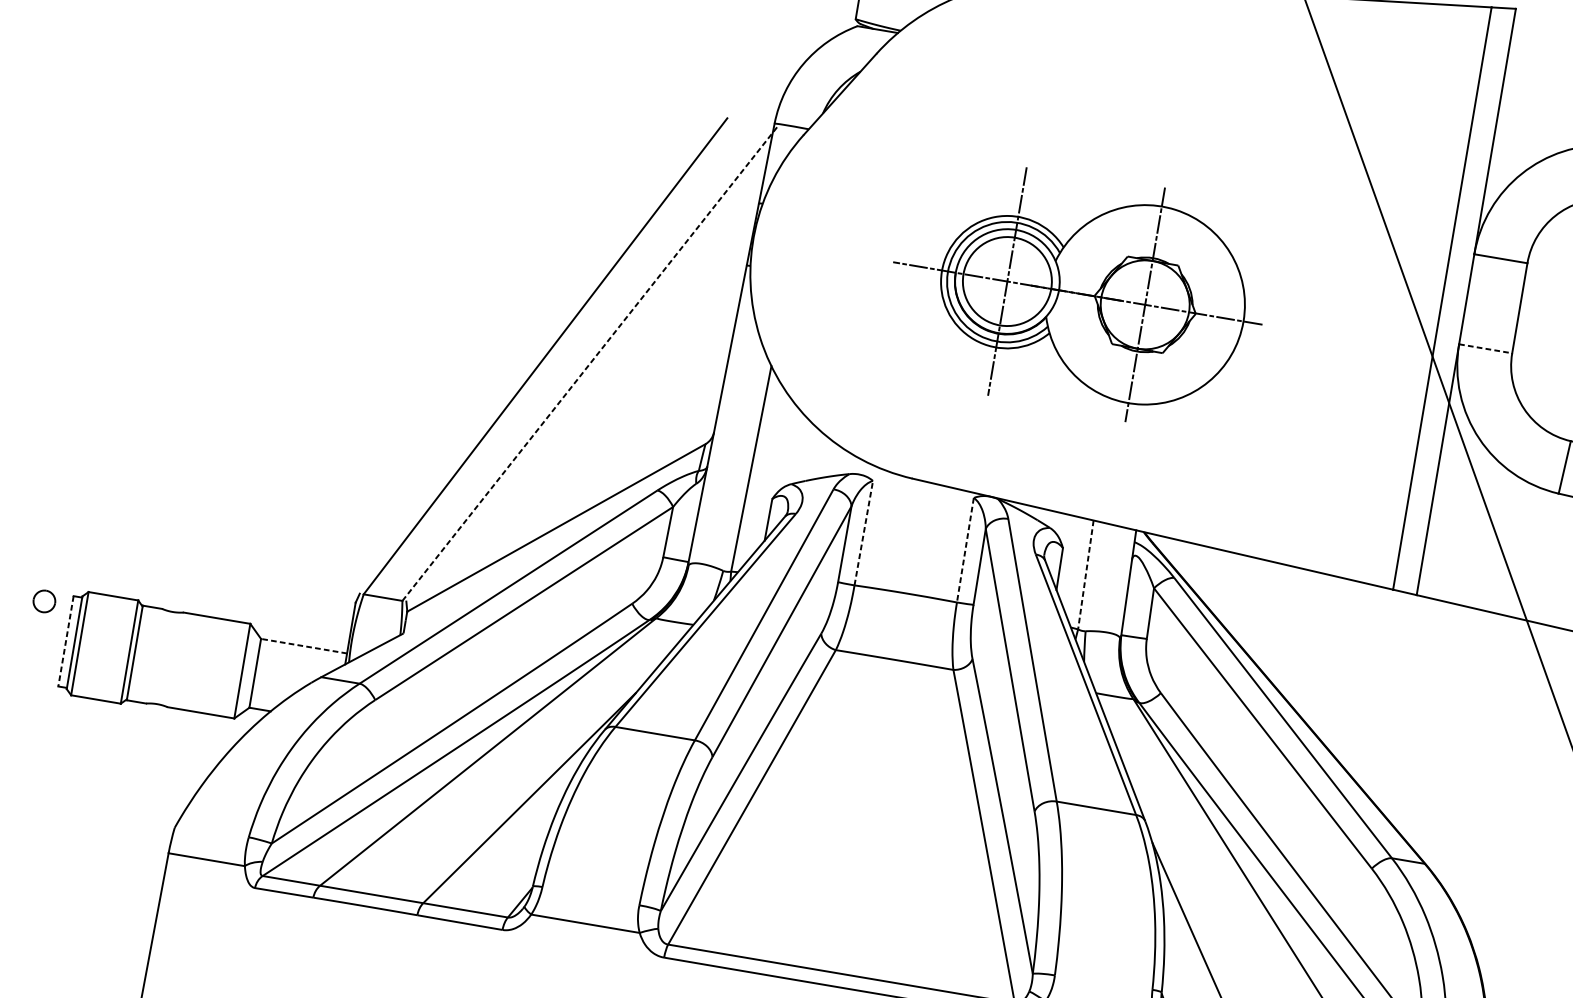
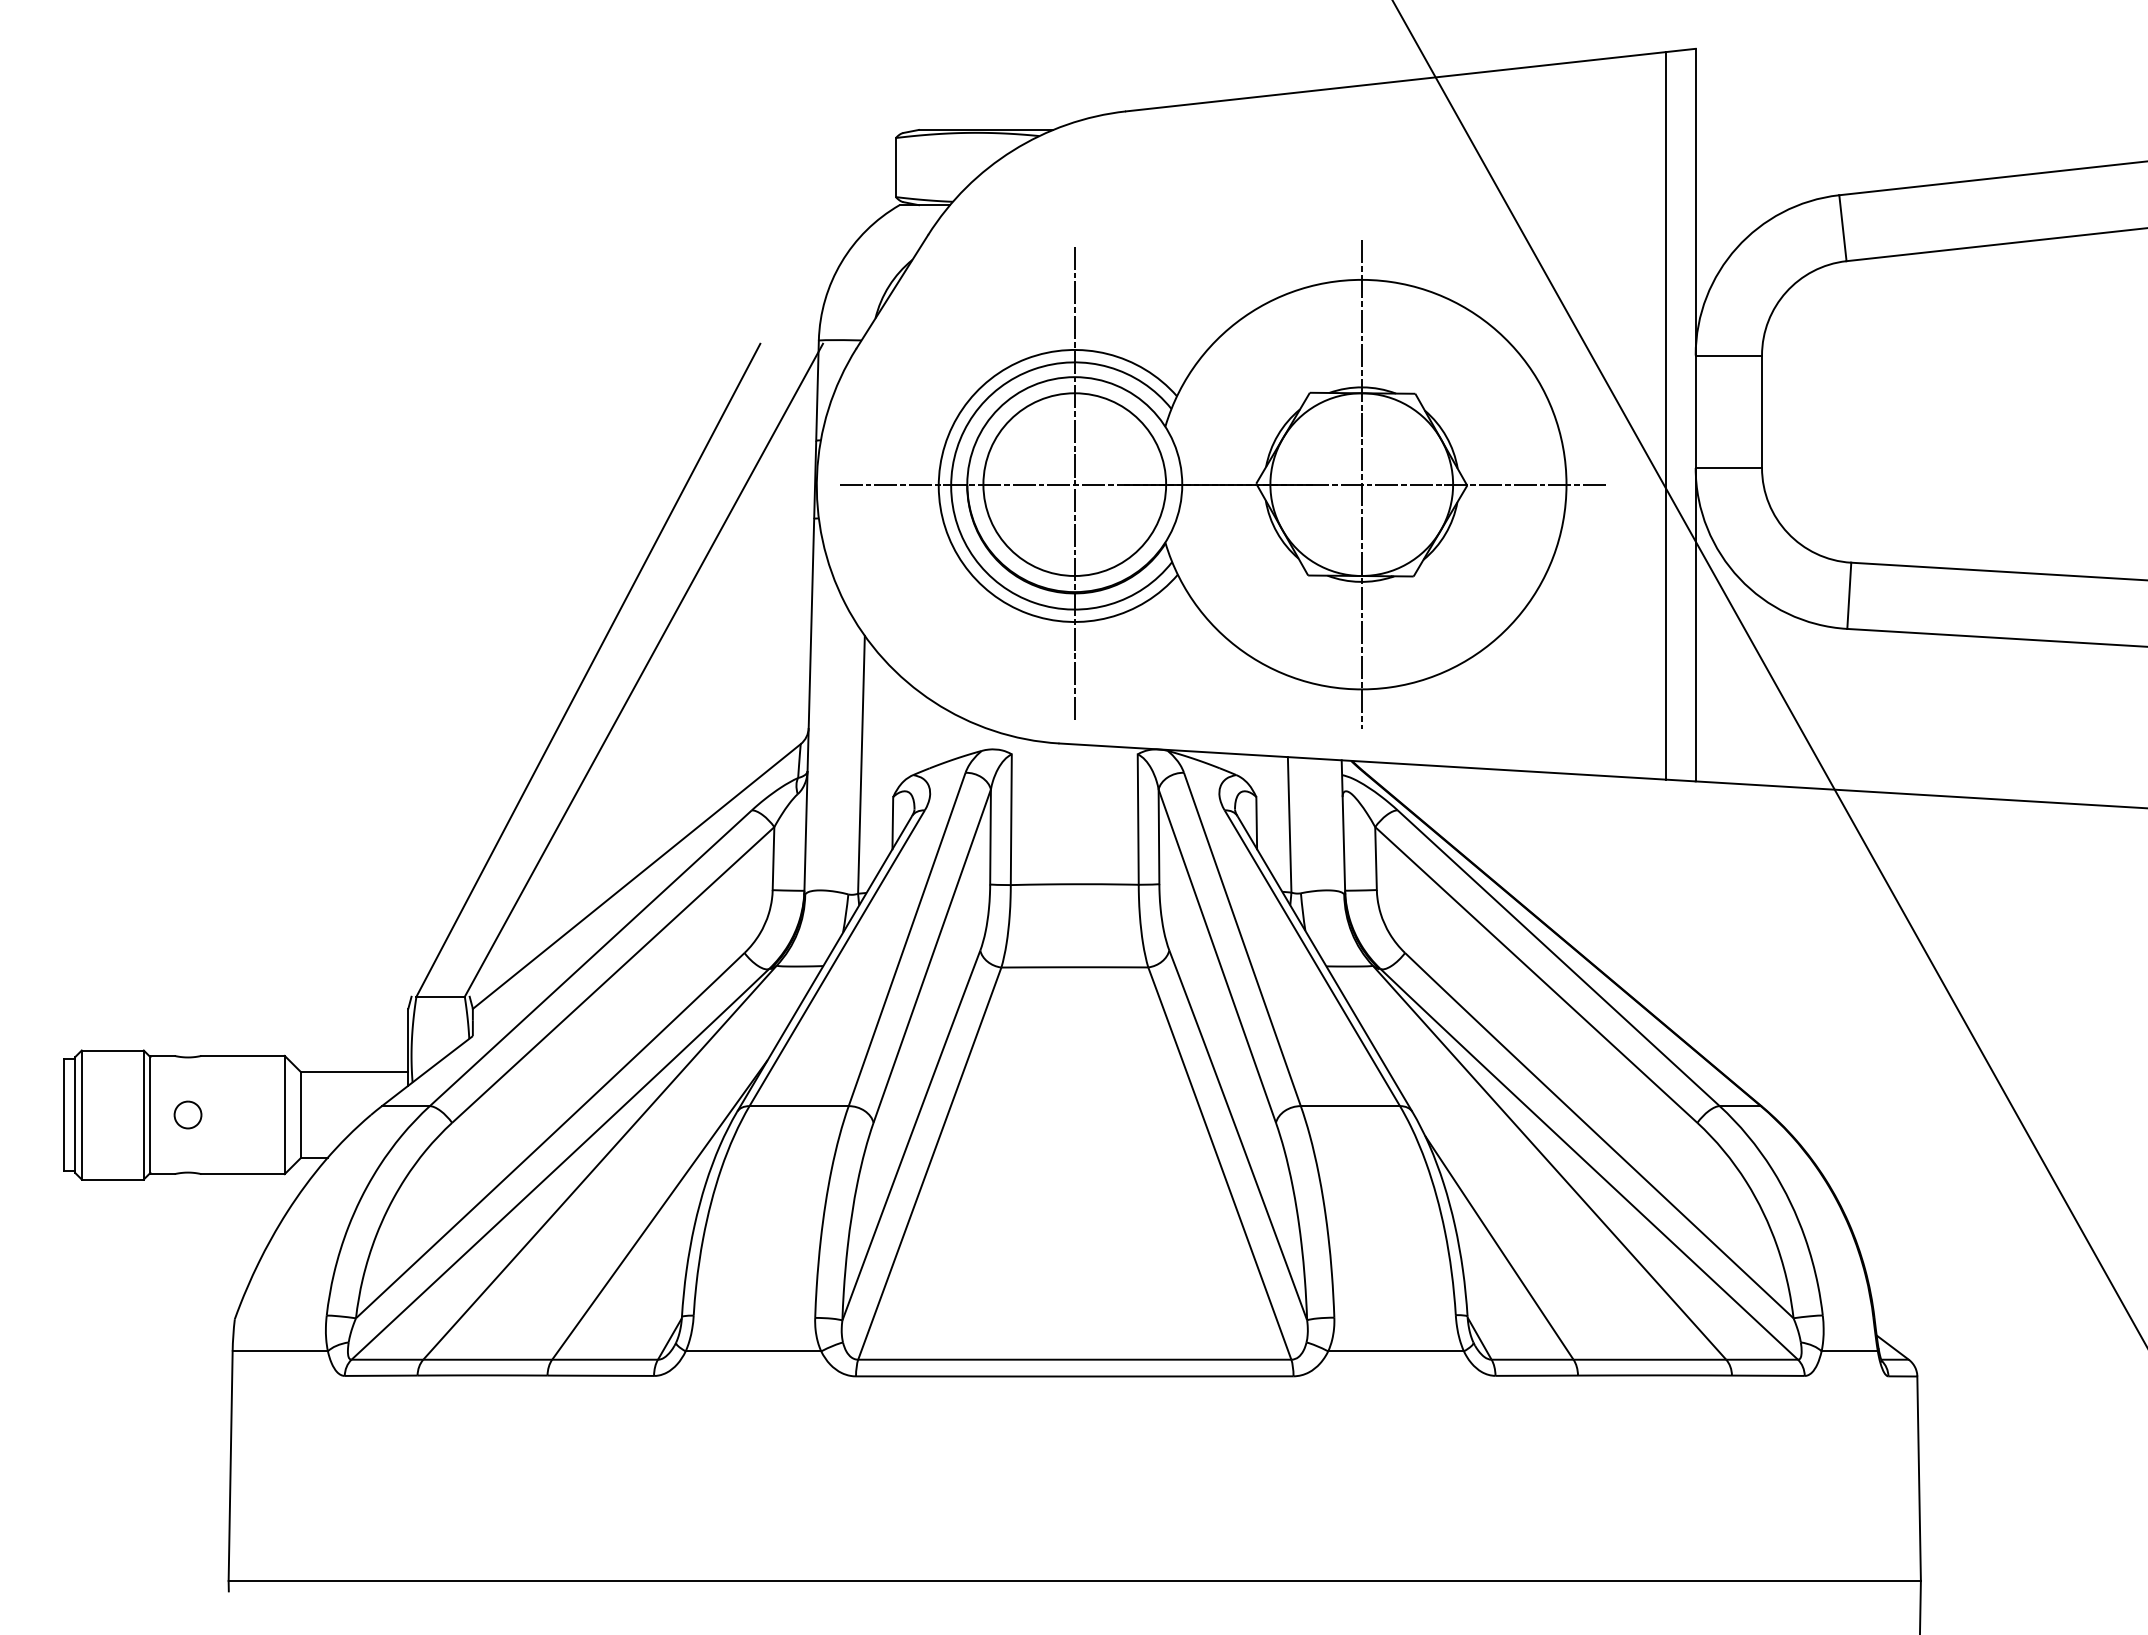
part: (1078, 293) -> (1222, 484), size x1.67
line: (1486, 349) -> (1729, 468), dashed -> solid
line: (590, 363) -> (644, 669), dashed -> solid
line: (863, 533) -> (1011, 819), dashed -> solid
line: (965, 550) -> (1138, 820), dashed -> solid
line: (1085, 574) -> (1289, 824), dashed -> solid
part: (44, 600) -> (187, 1114), moved
line: (65, 641) -> (64, 1115), dashed -> solid
line: (303, 646) -> (354, 1072), dashed -> solid

